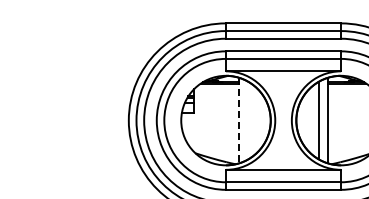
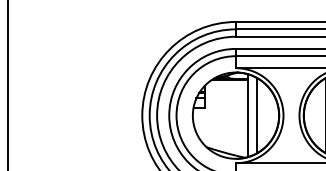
line: (238, 120) -> (248, 115), dashed -> solid
line: (248, 120) -> (257, 115), added

